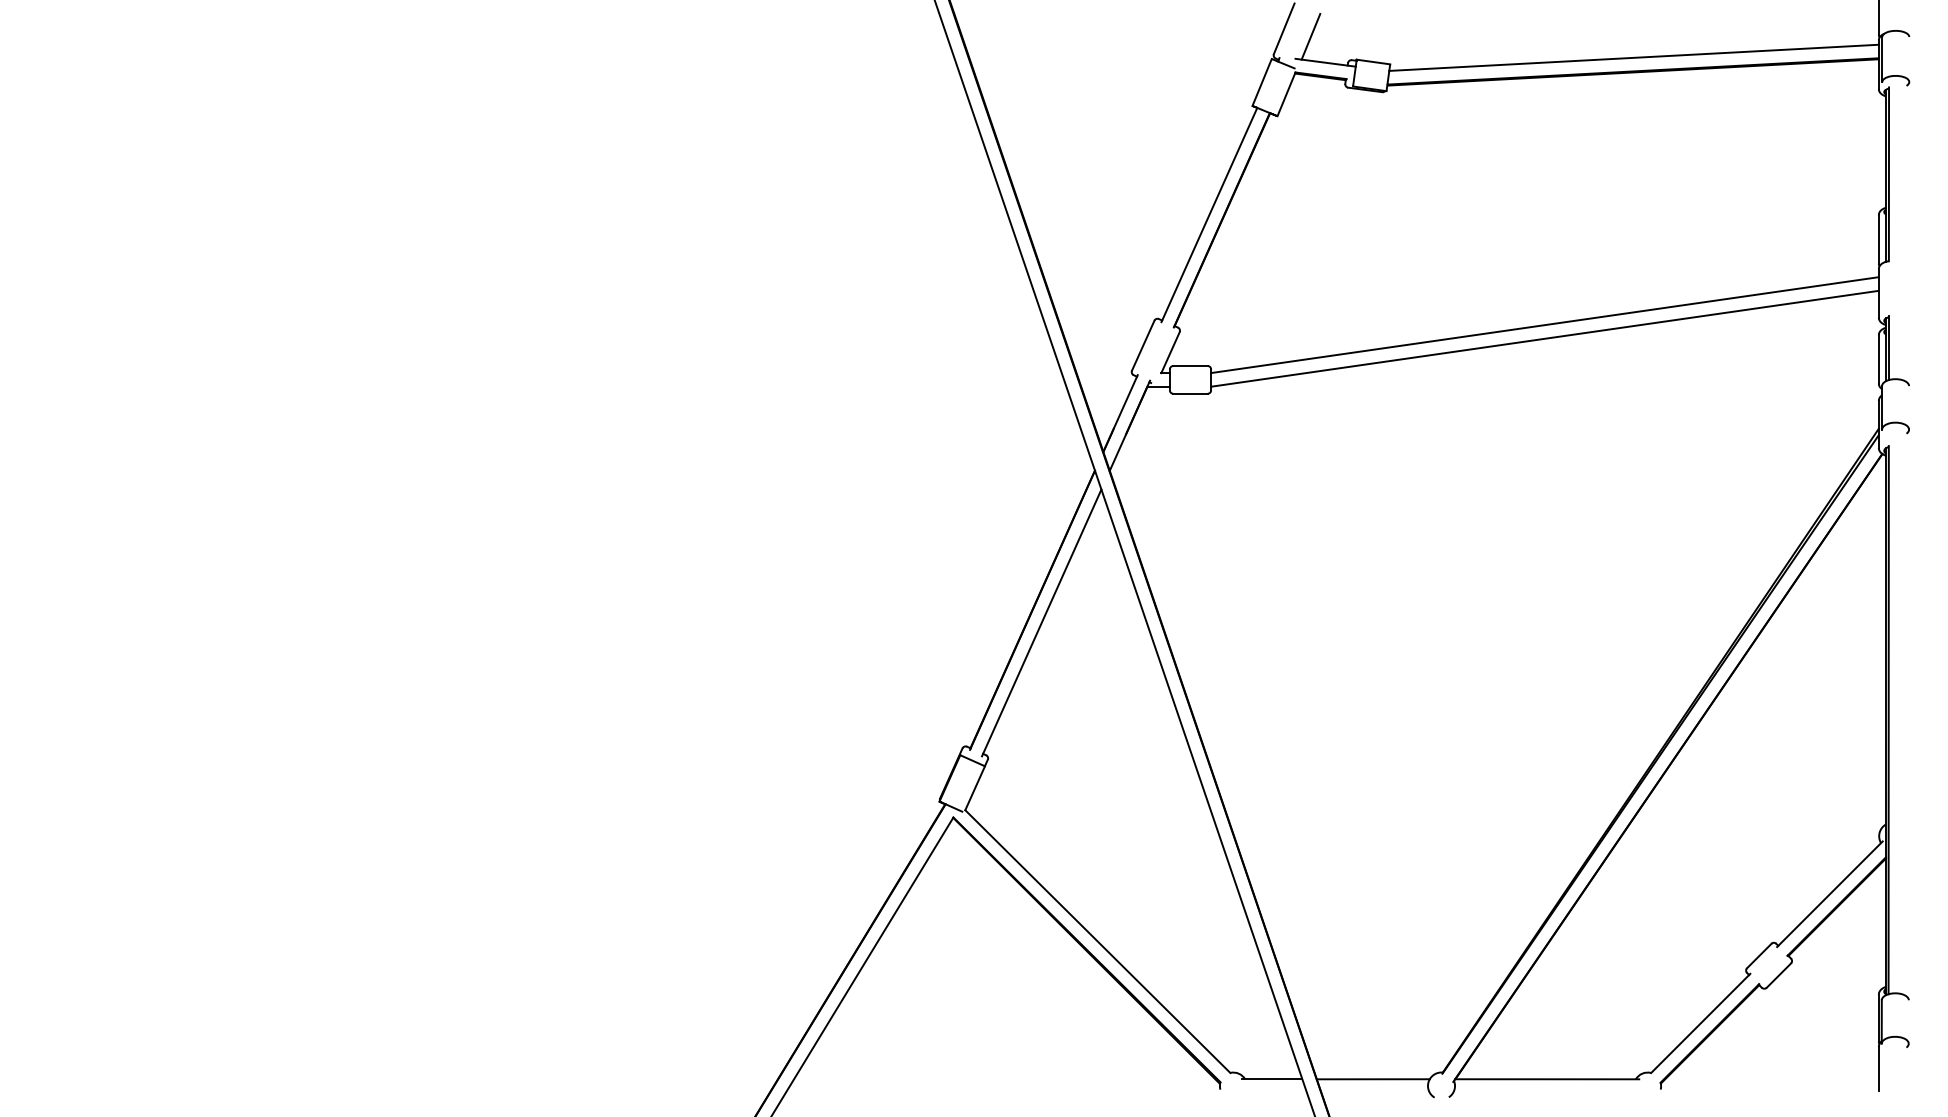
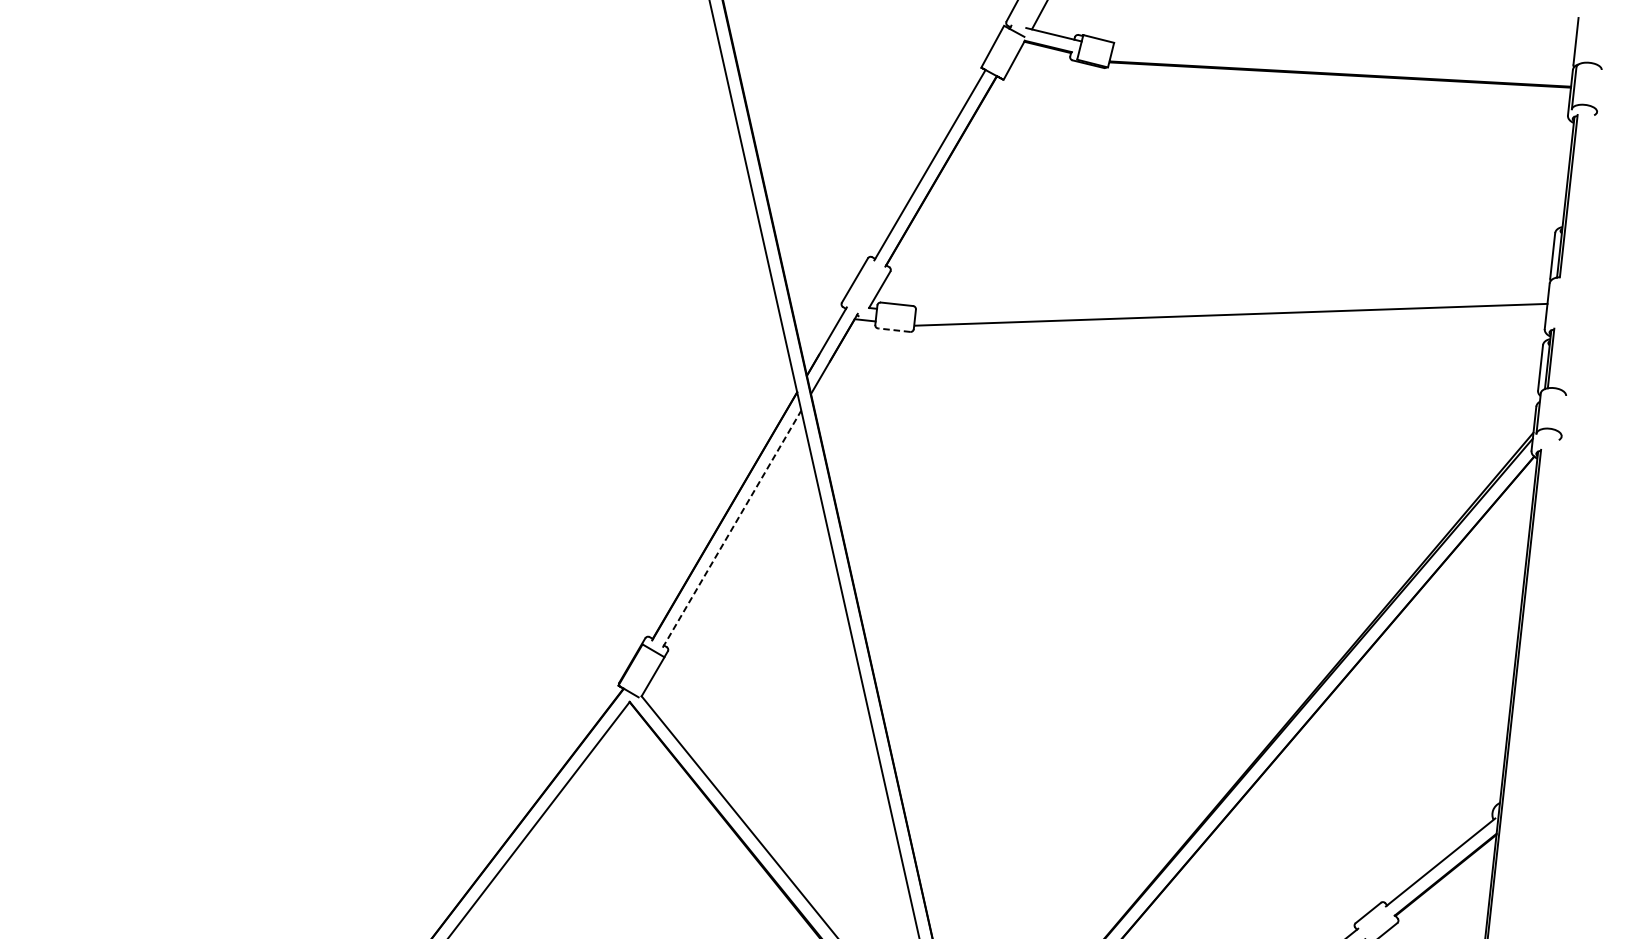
line: (1633, 57) -> (1342, 61), removed
line: (1544, 325) -> (1231, 302), removed
line: (1190, 393) -> (894, 329), solid -> dashed
line: (1041, 622) -> (731, 528), solid -> dashed

